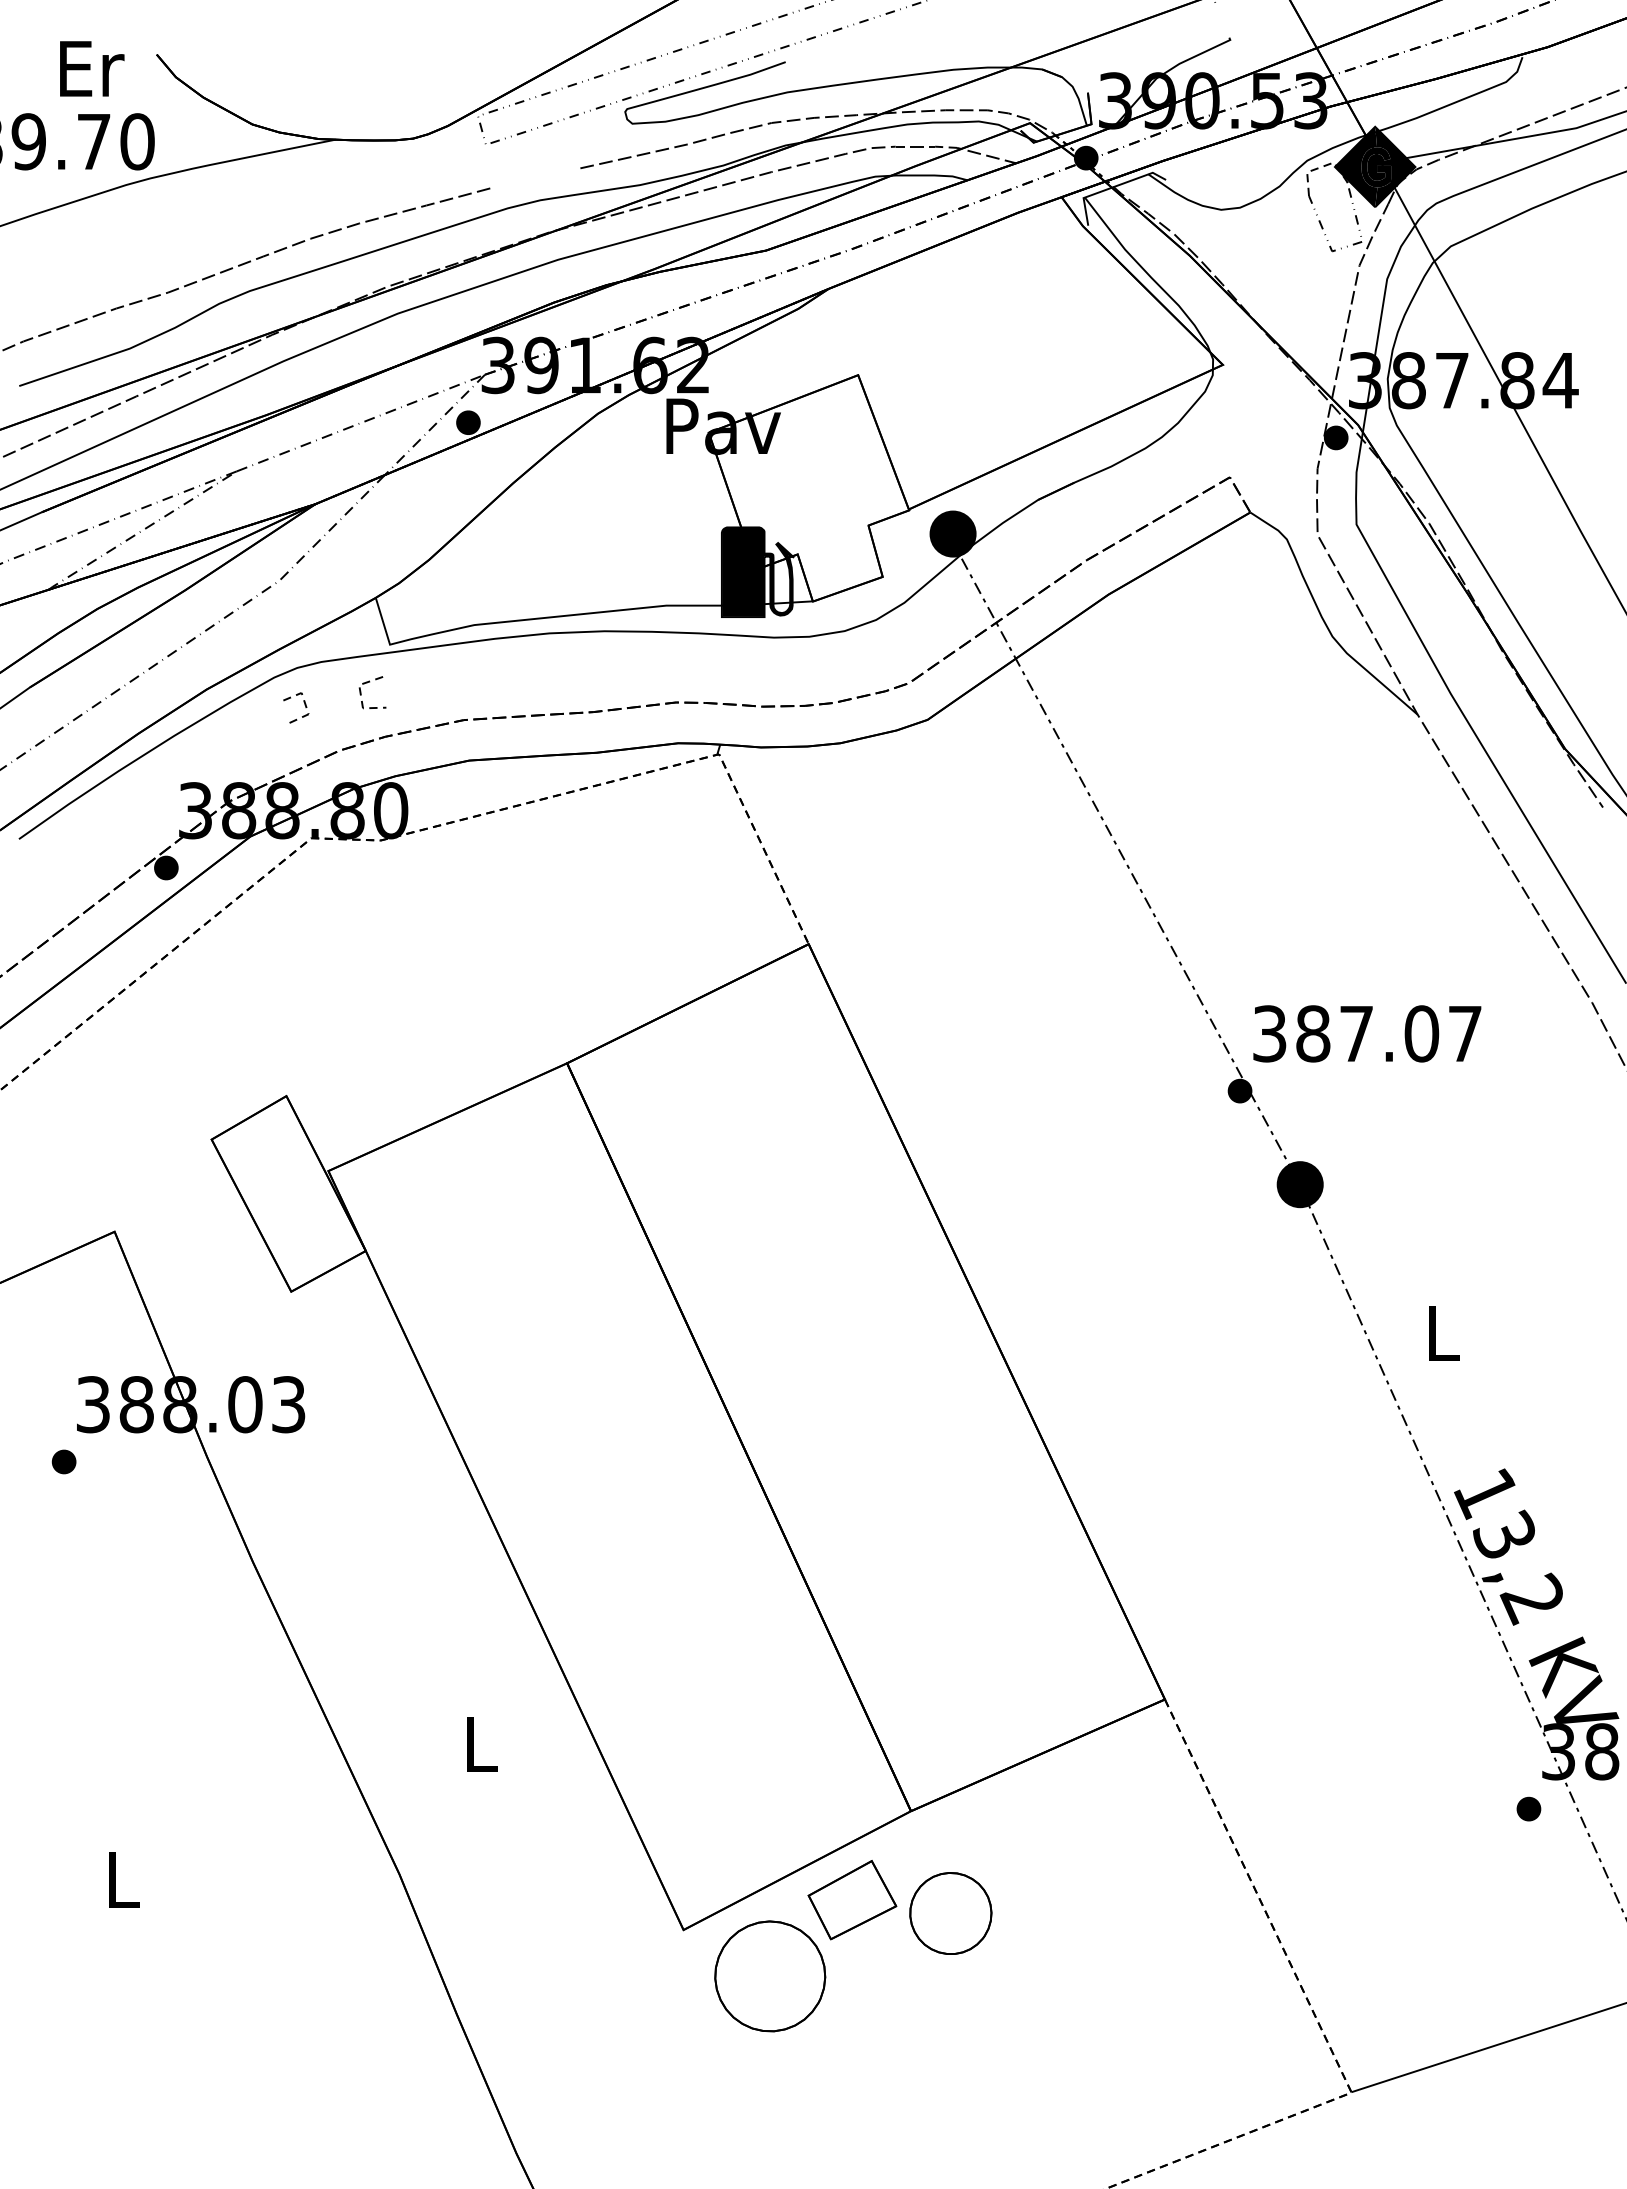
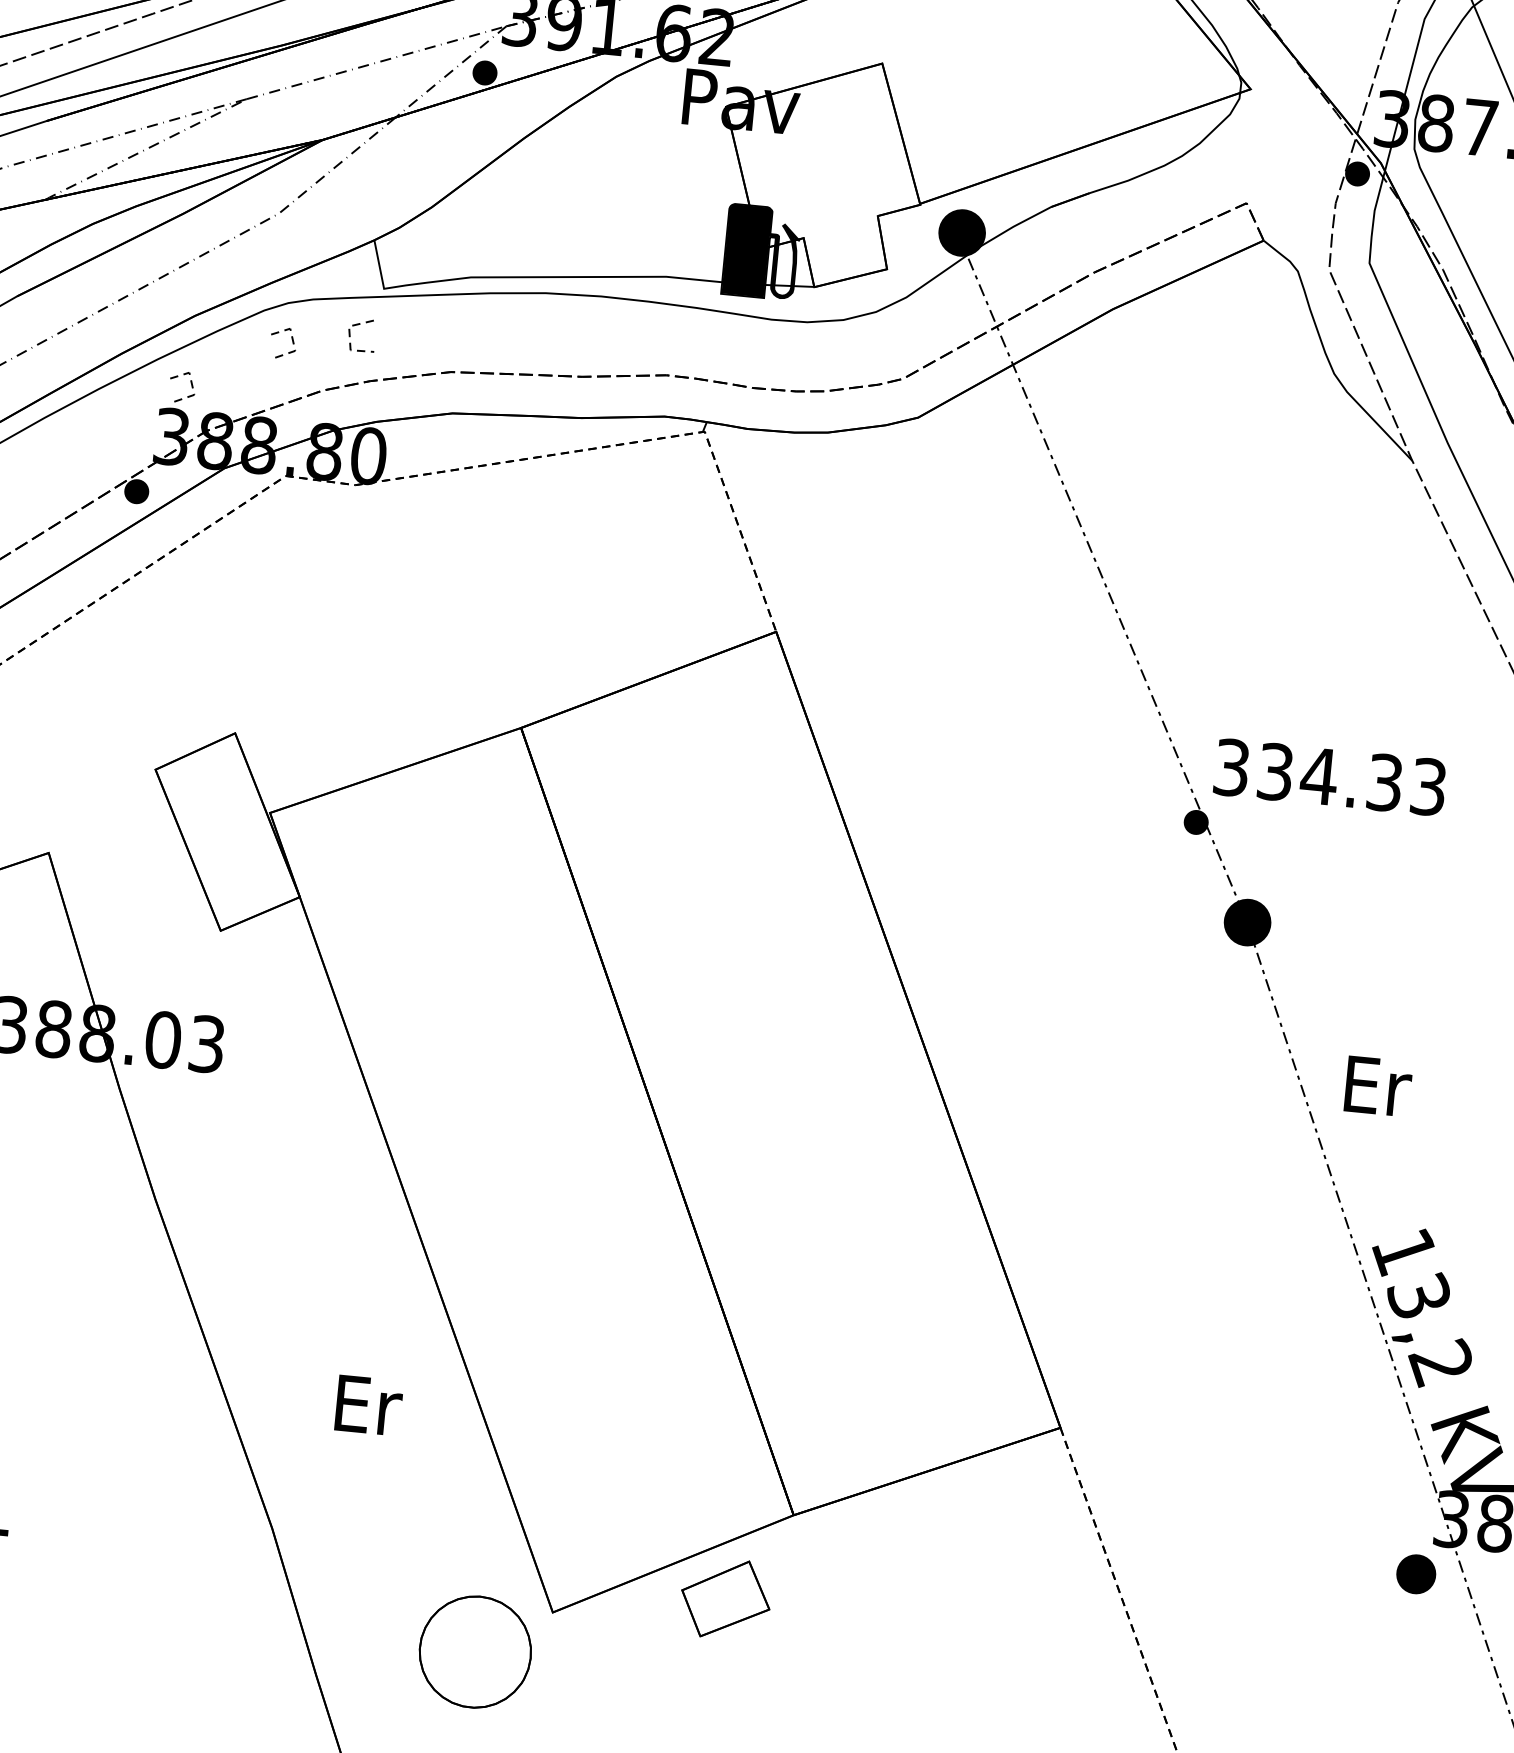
line: (209, 758) -> (191, 385), added
text: (1388, 1033) -> (1351, 779), 387.07 -> 334.33
text: (1444, 1332) -> (1378, 1085), L -> Er
text: (482, 1743) -> (368, 1404), L -> Er
part: (1528, 1808) -> (1415, 1573), size x1.6
part: (950, 1913) -> (823, 1622), removed
part: (770, 1976) -> (475, 1652), moved

